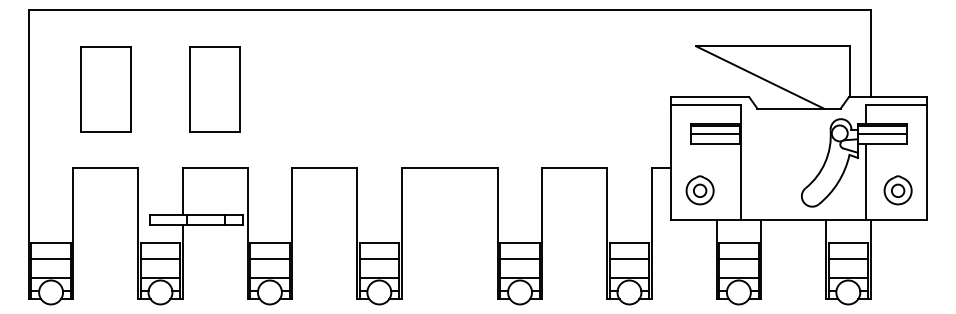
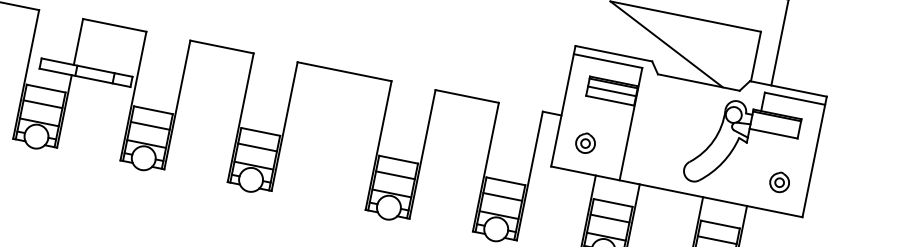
line: (882, 134) -> (775, 124), removed
line: (865, 181) -> (749, 167), removed
part: (699, 190) -> (585, 143), size x0.7
part: (897, 190) -> (779, 182), size x0.7

